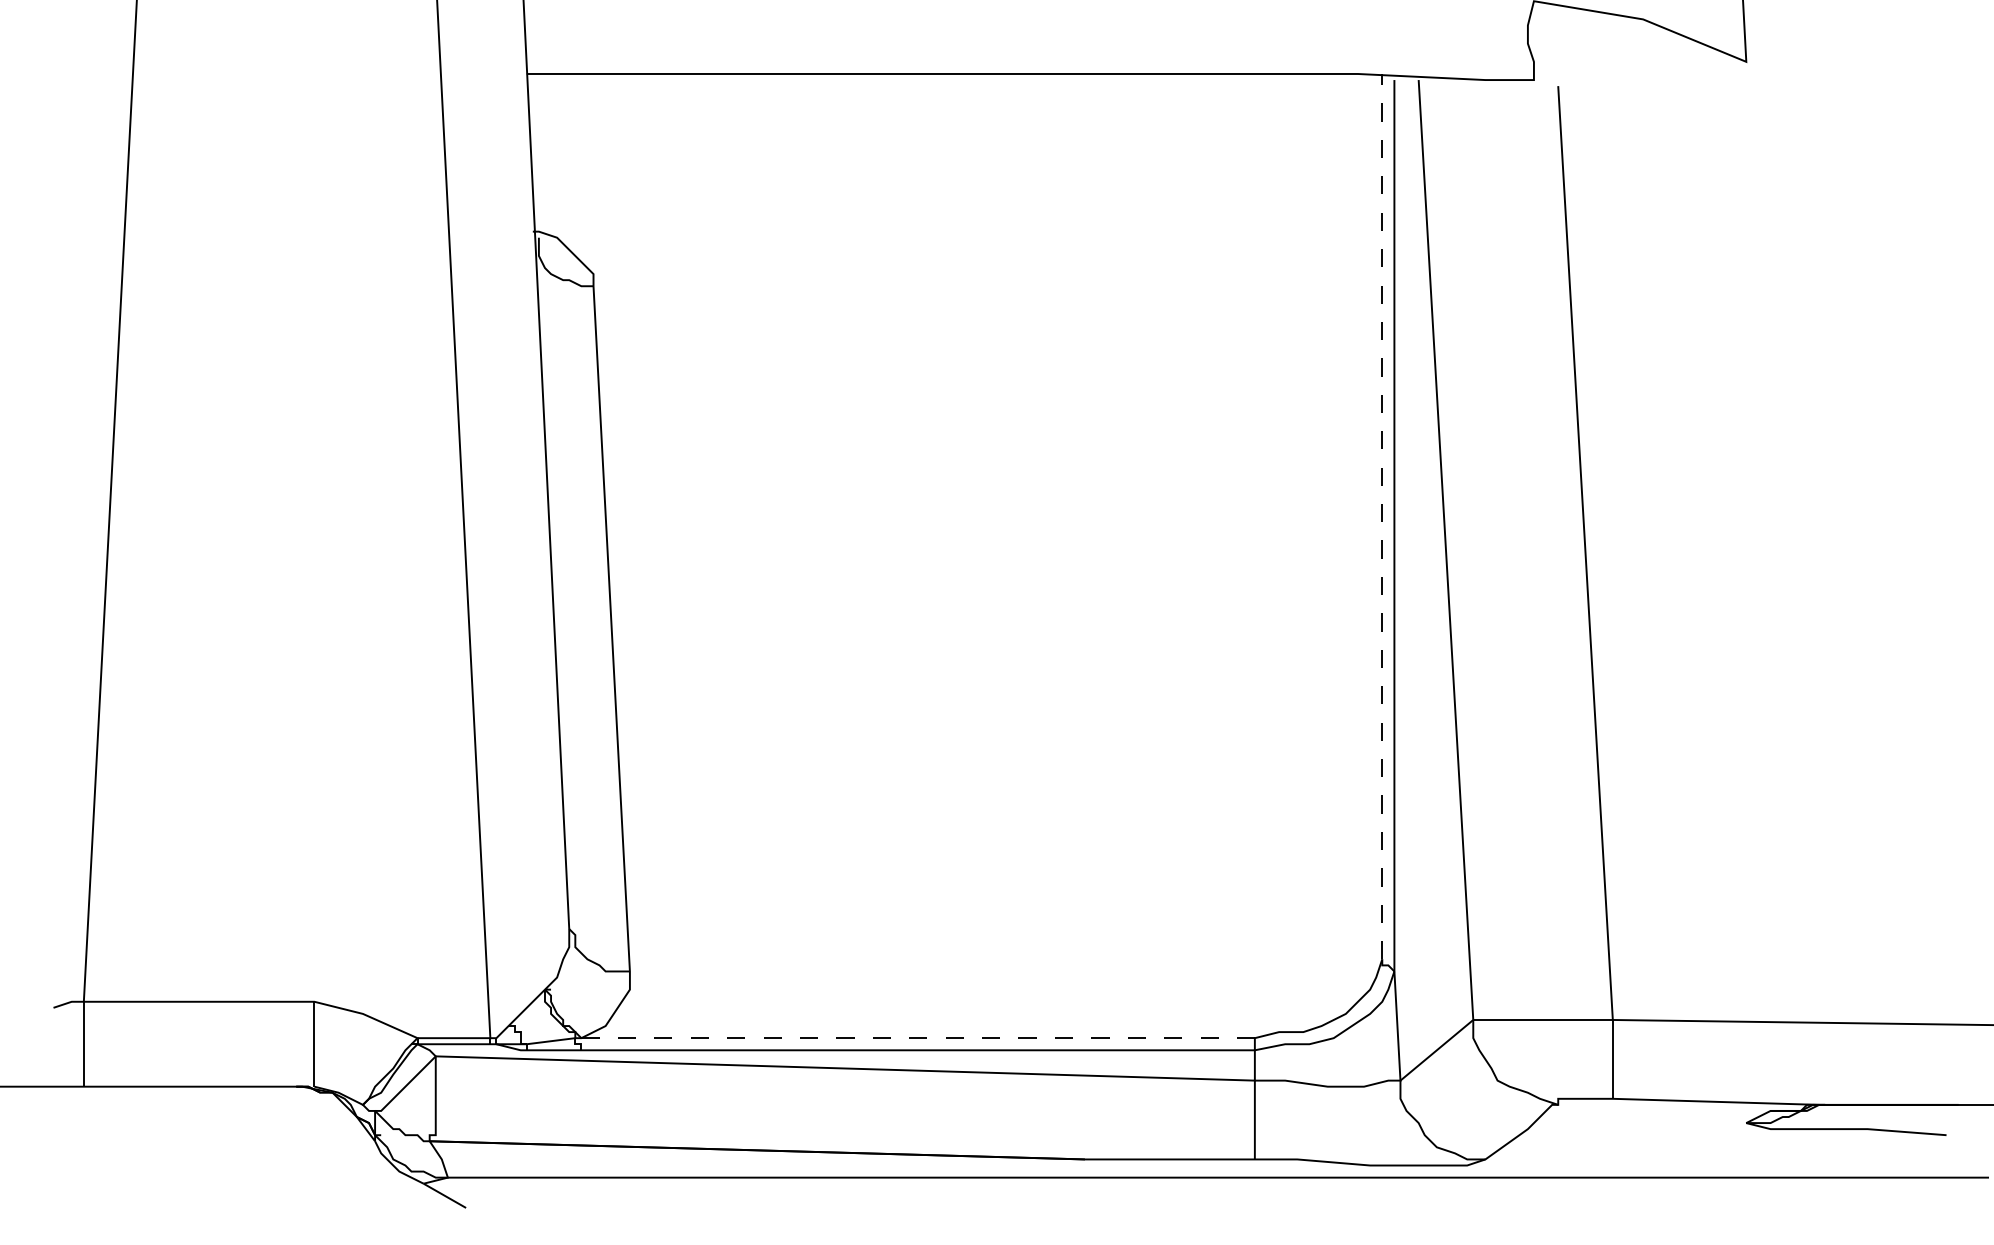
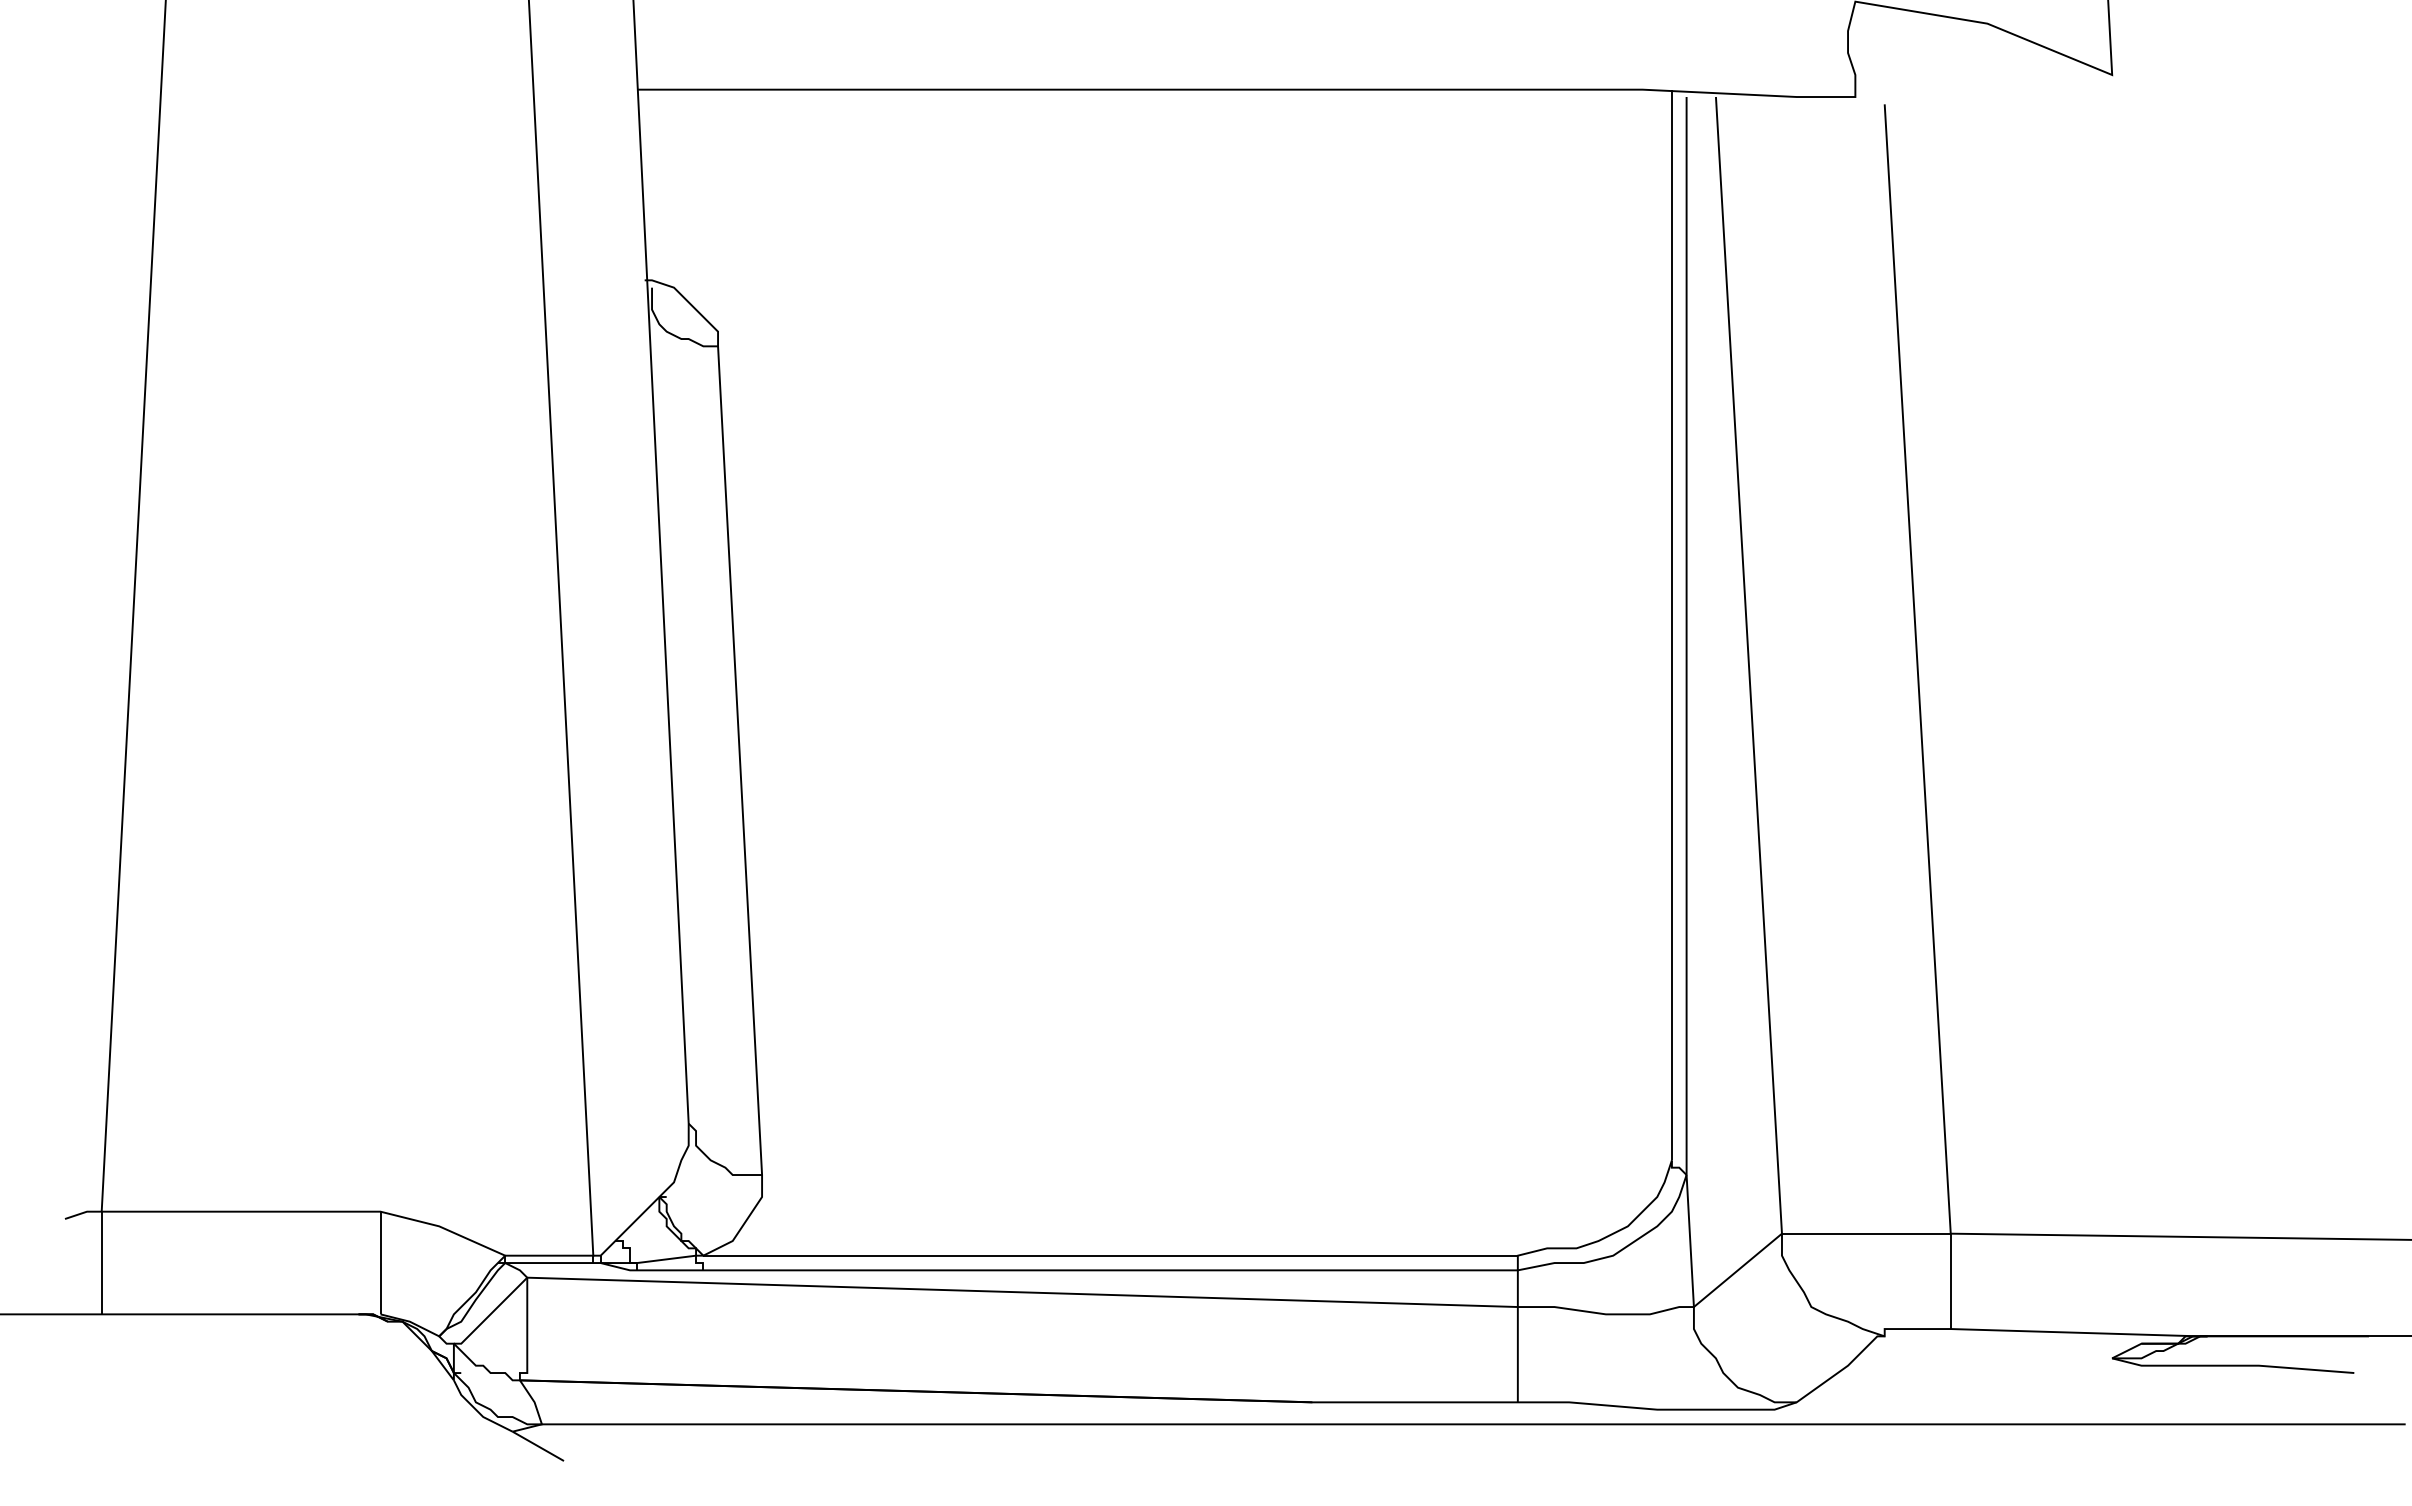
line: (1381, 516) -> (1671, 624), dashed -> solid
line: (918, 1038) -> (1111, 1255), dashed -> solid

